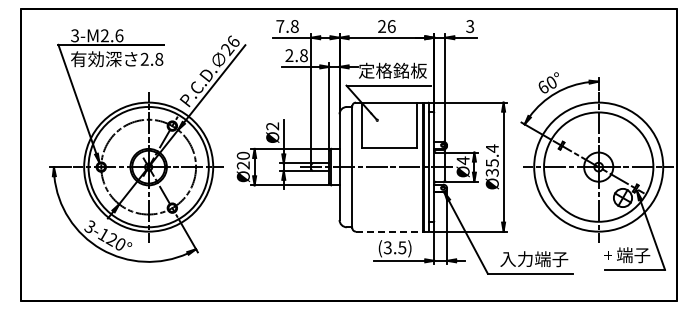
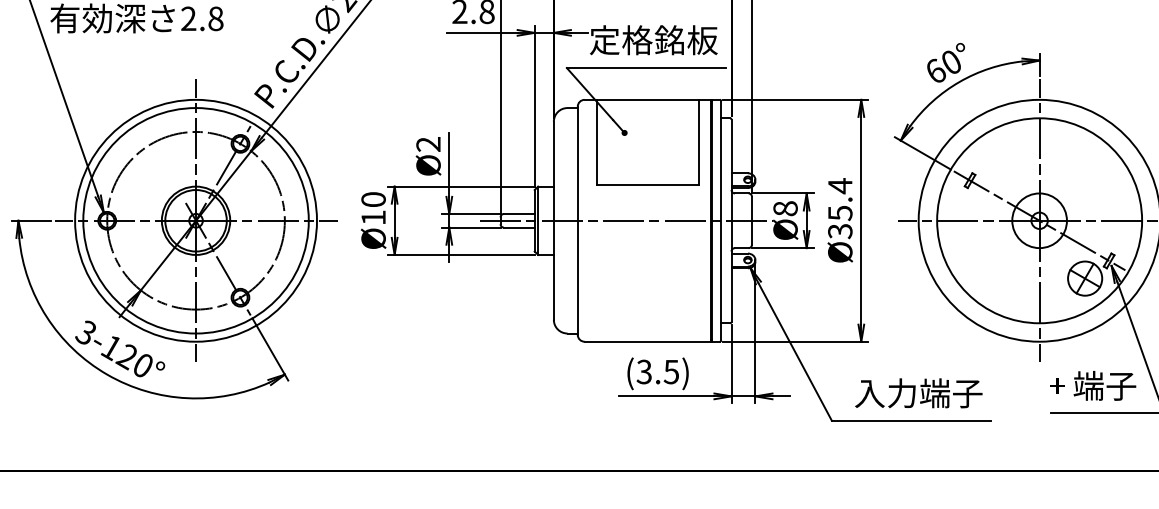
text: (462, 160) -> (784, 208), Ø4 -> Ø8
text: (242, 165) -> (371, 217), Ø20 -> Ø10
line: (389, 231) -> (647, 341), dashed -> solid

